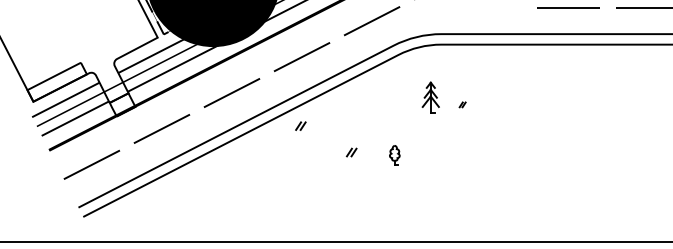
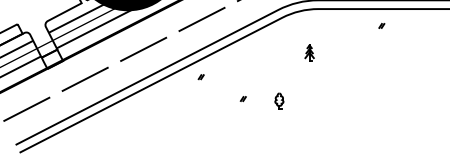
part: (431, 97) -> (309, 53), size x0.62
part: (462, 104) -> (381, 25), moved
part: (301, 126) -> (201, 77), size x0.62
part: (351, 152) -> (243, 99), size x0.62

